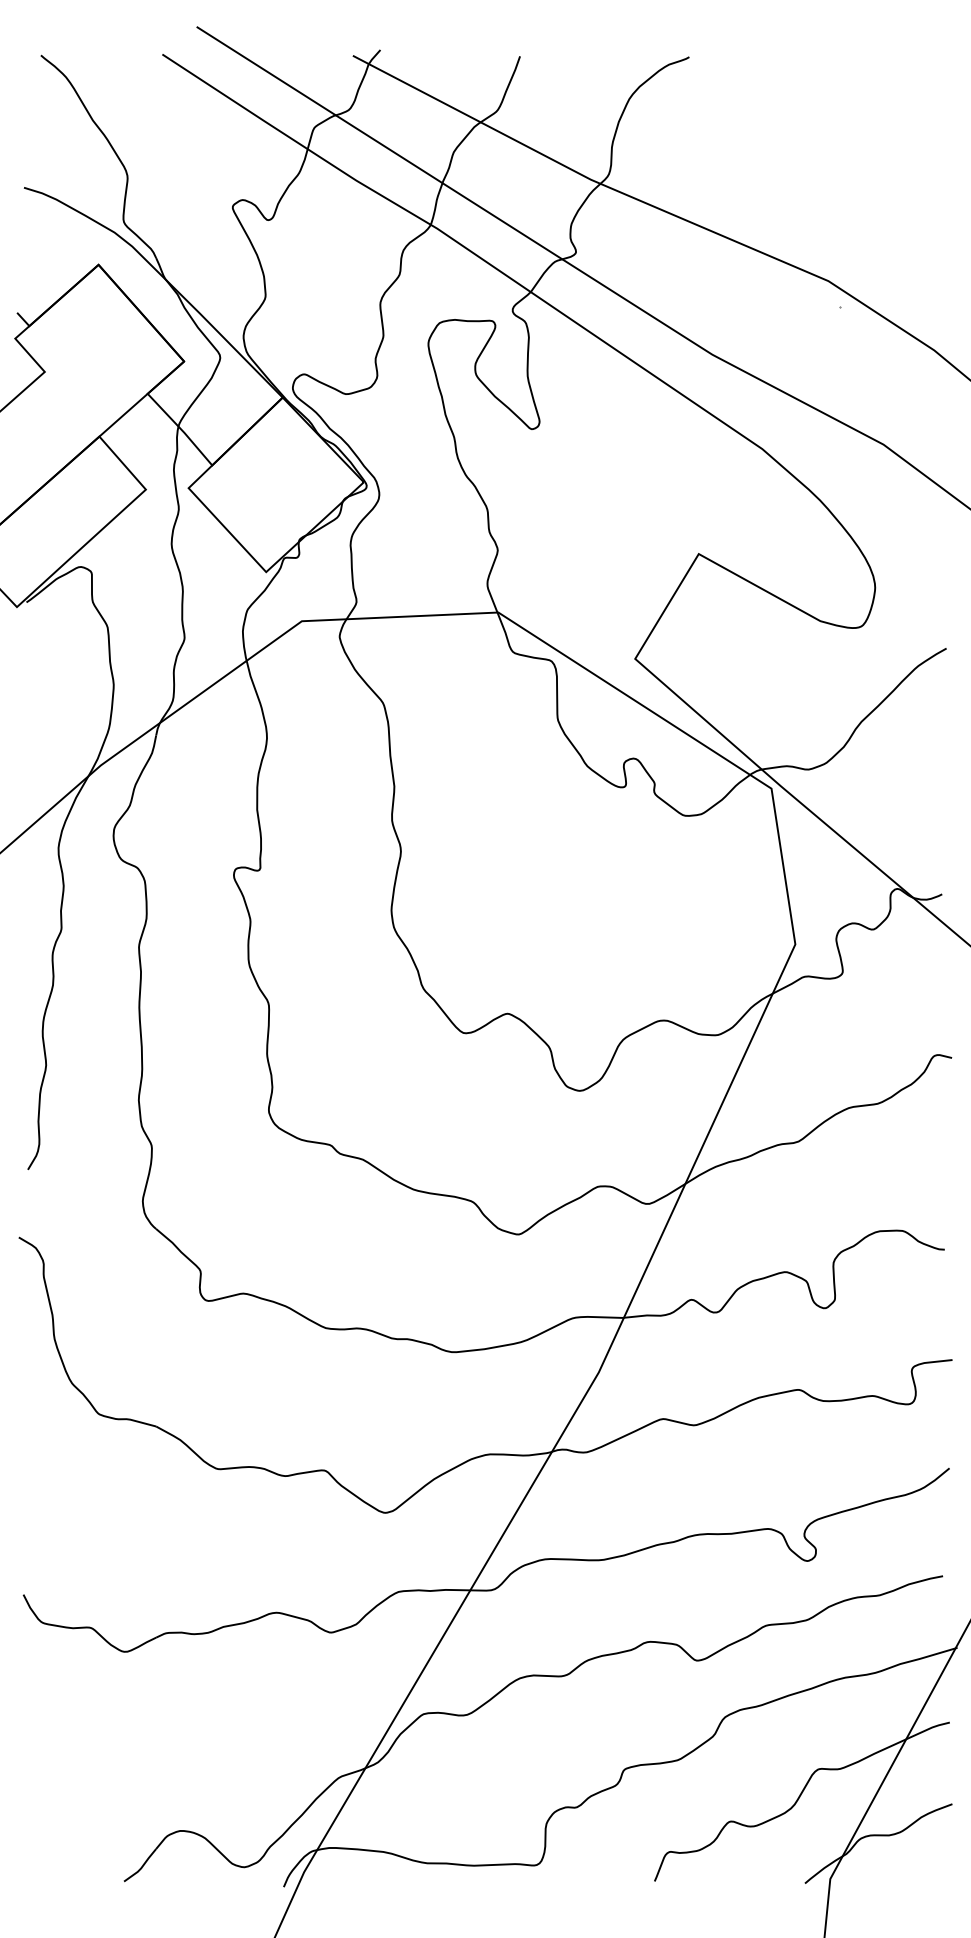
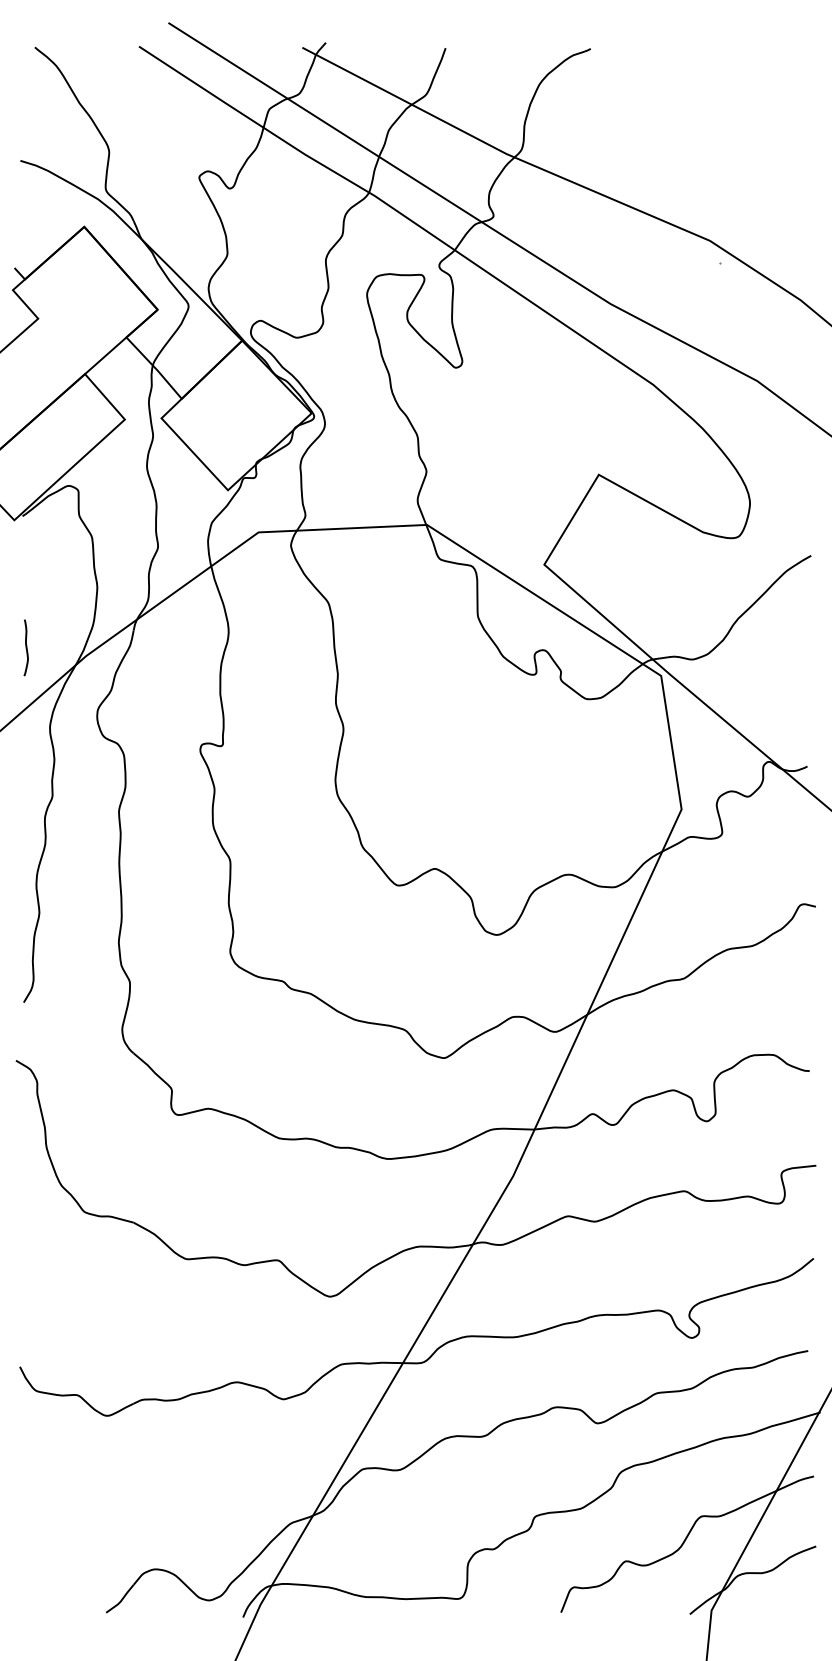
curve: (30, 755) -> (25, 647), added

